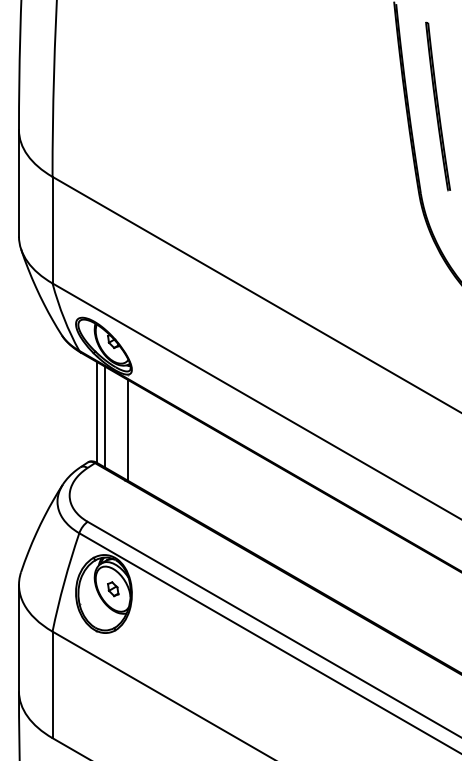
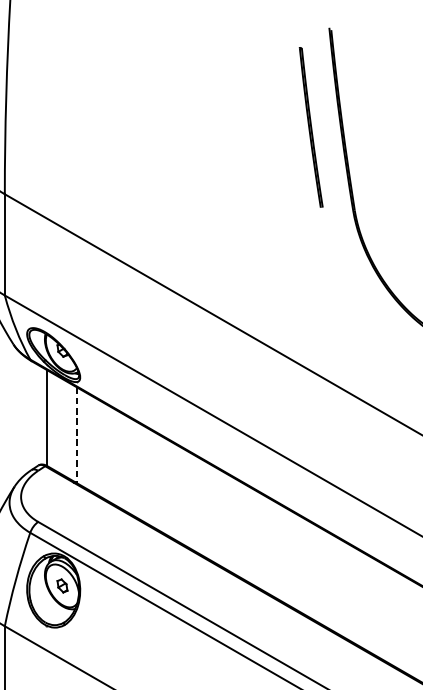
part: (437, 106) -> (310, 127), moved
line: (105, 416) -> (55, 421), removed
line: (128, 430) -> (76, 435), solid -> dashed

